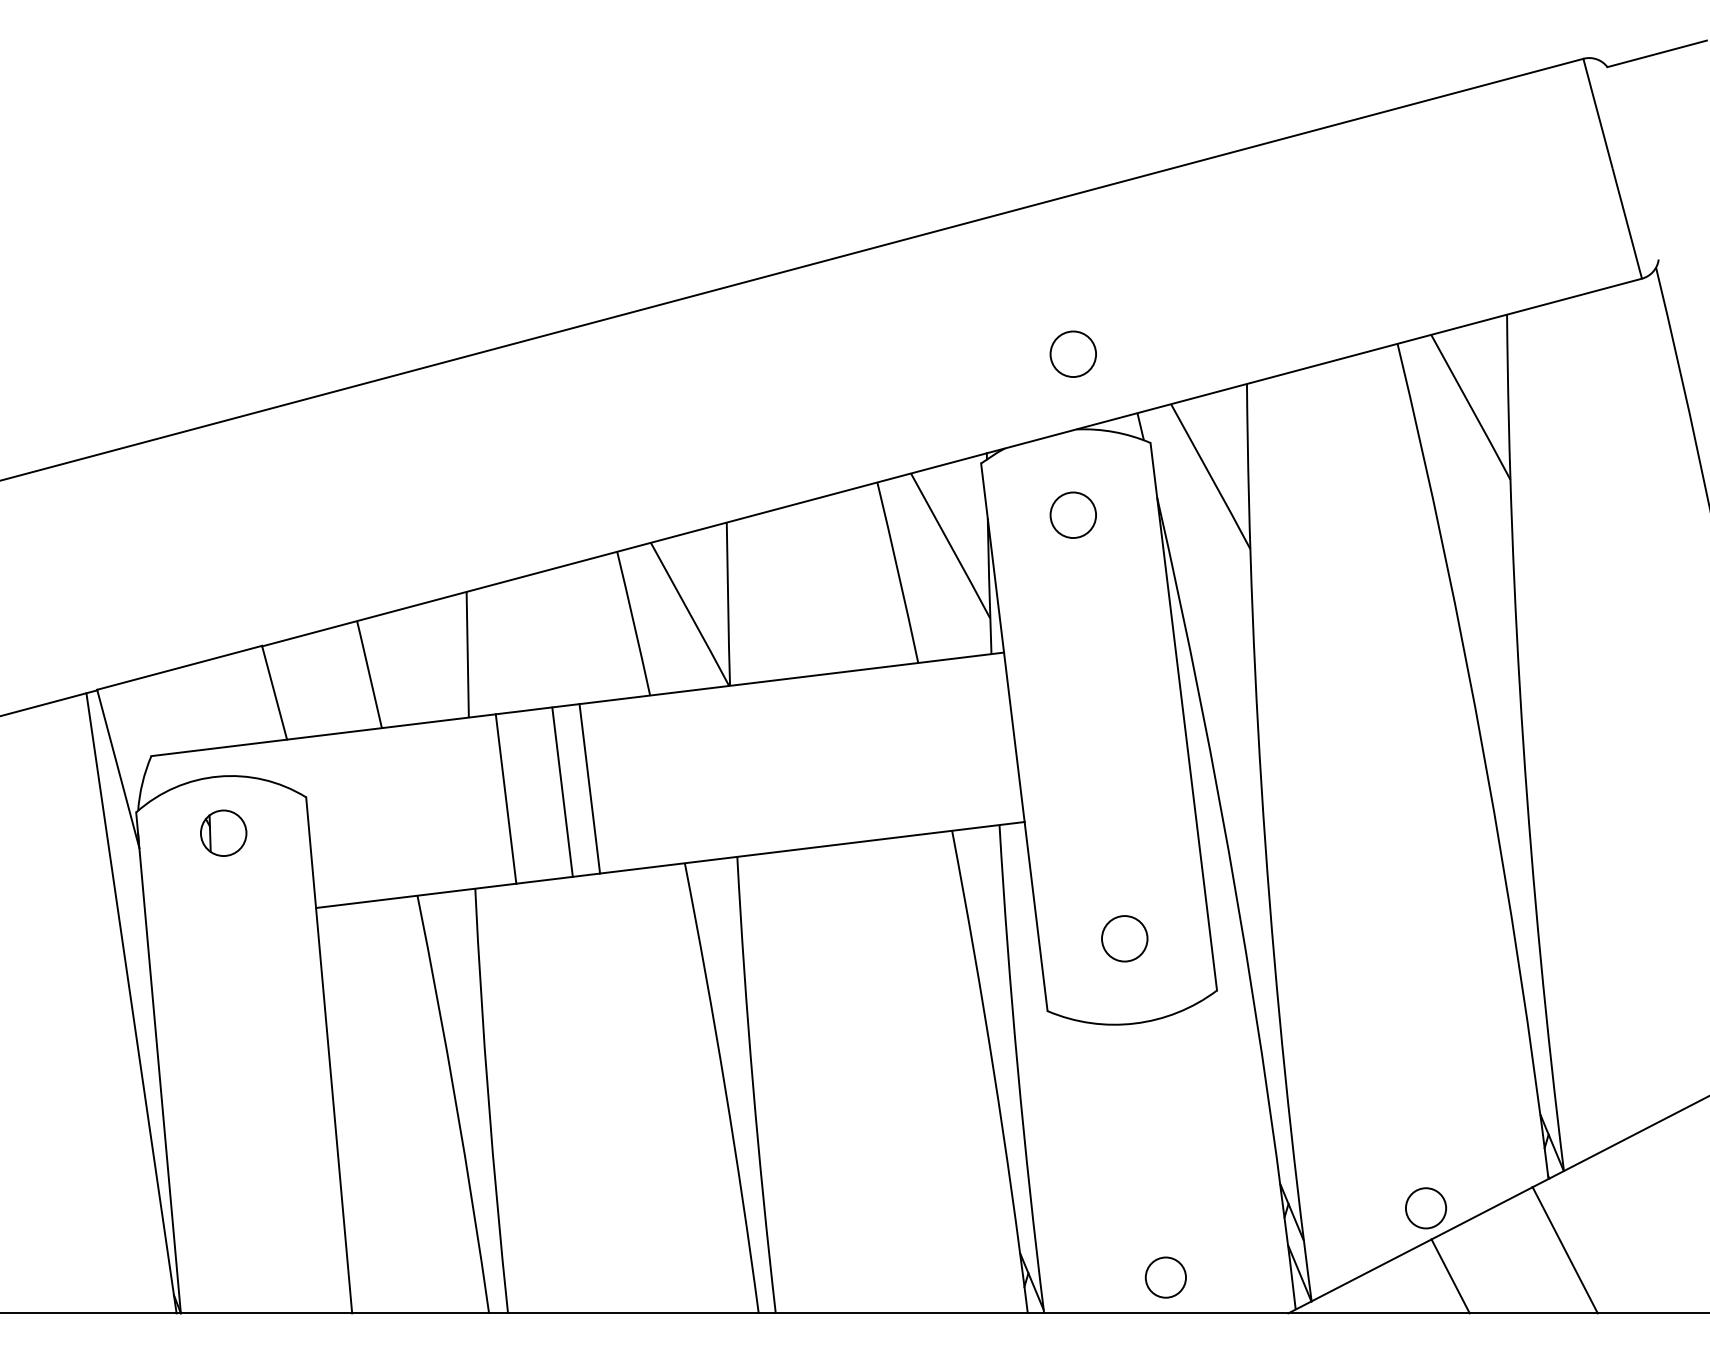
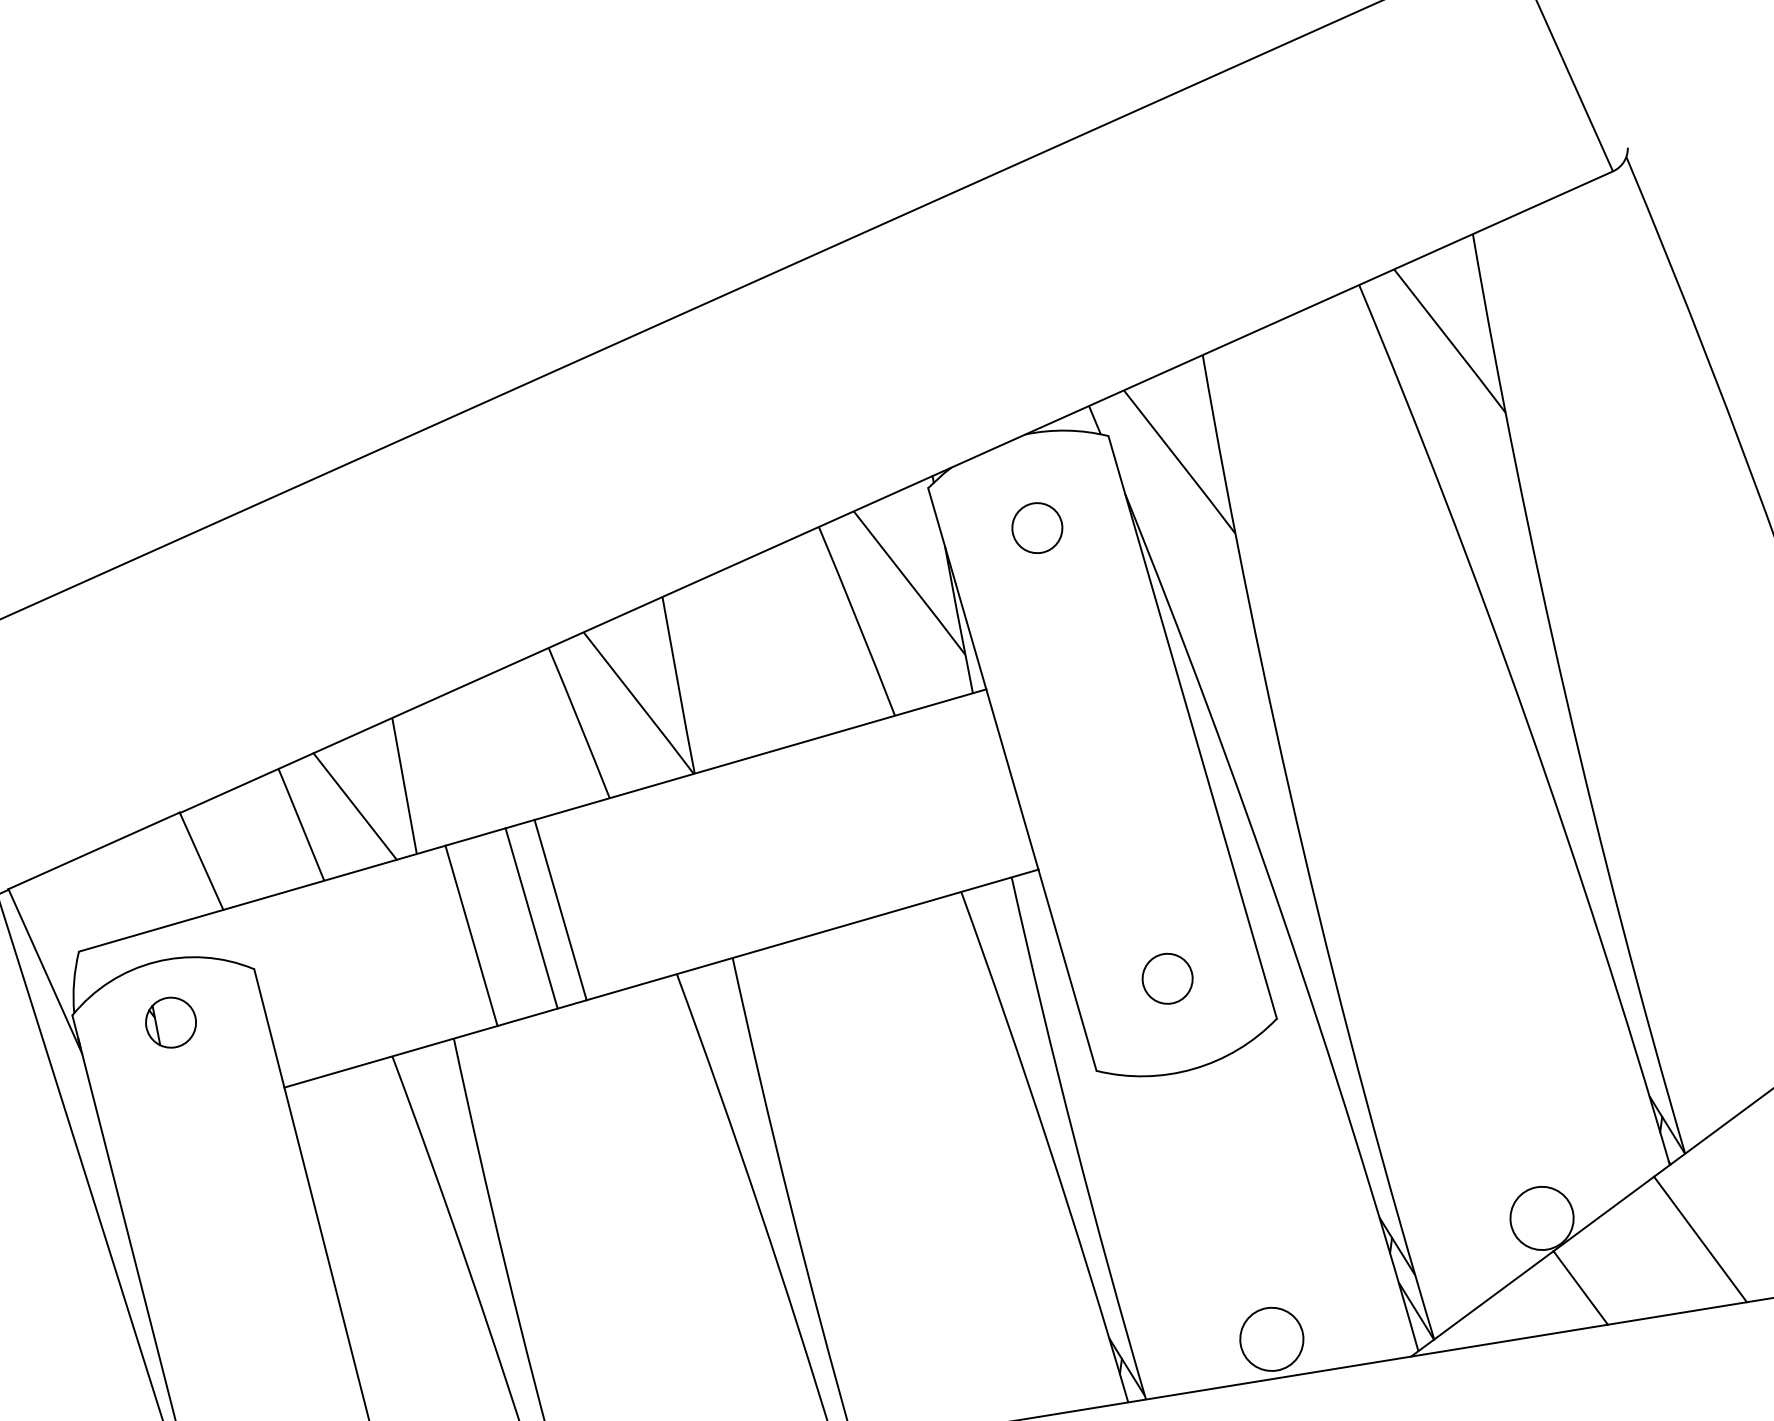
circle: (1072, 353) -> (1008, 352), removed
line: (420, 665) -> (355, 805), added
circle: (1425, 1208) -> (1541, 1218), size x1.43
circle: (1165, 1277) -> (1271, 1339), size x1.43

